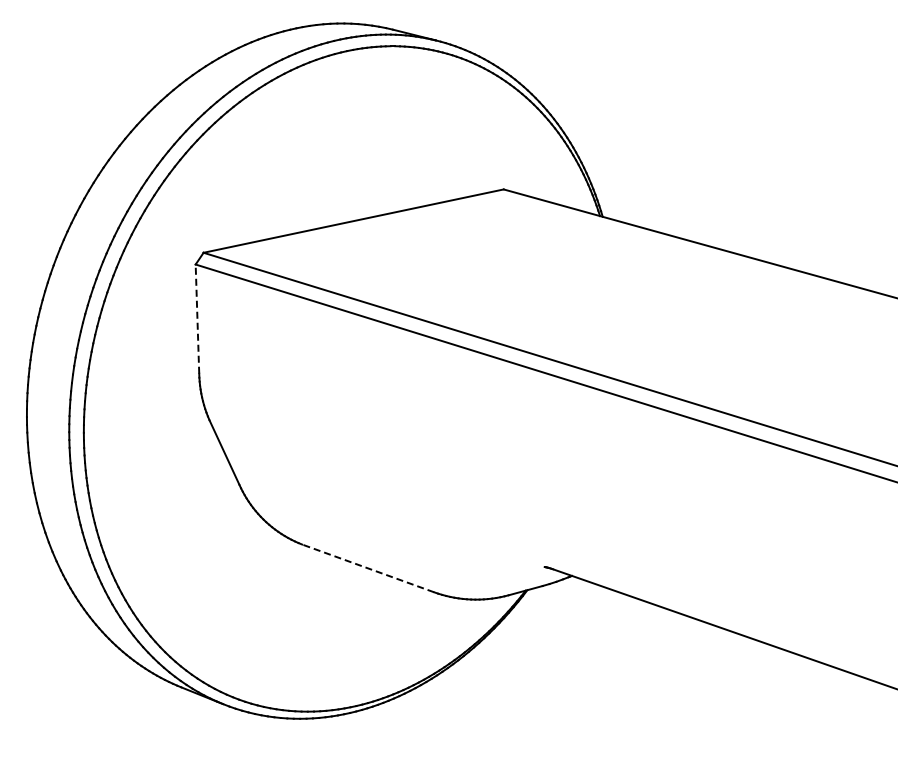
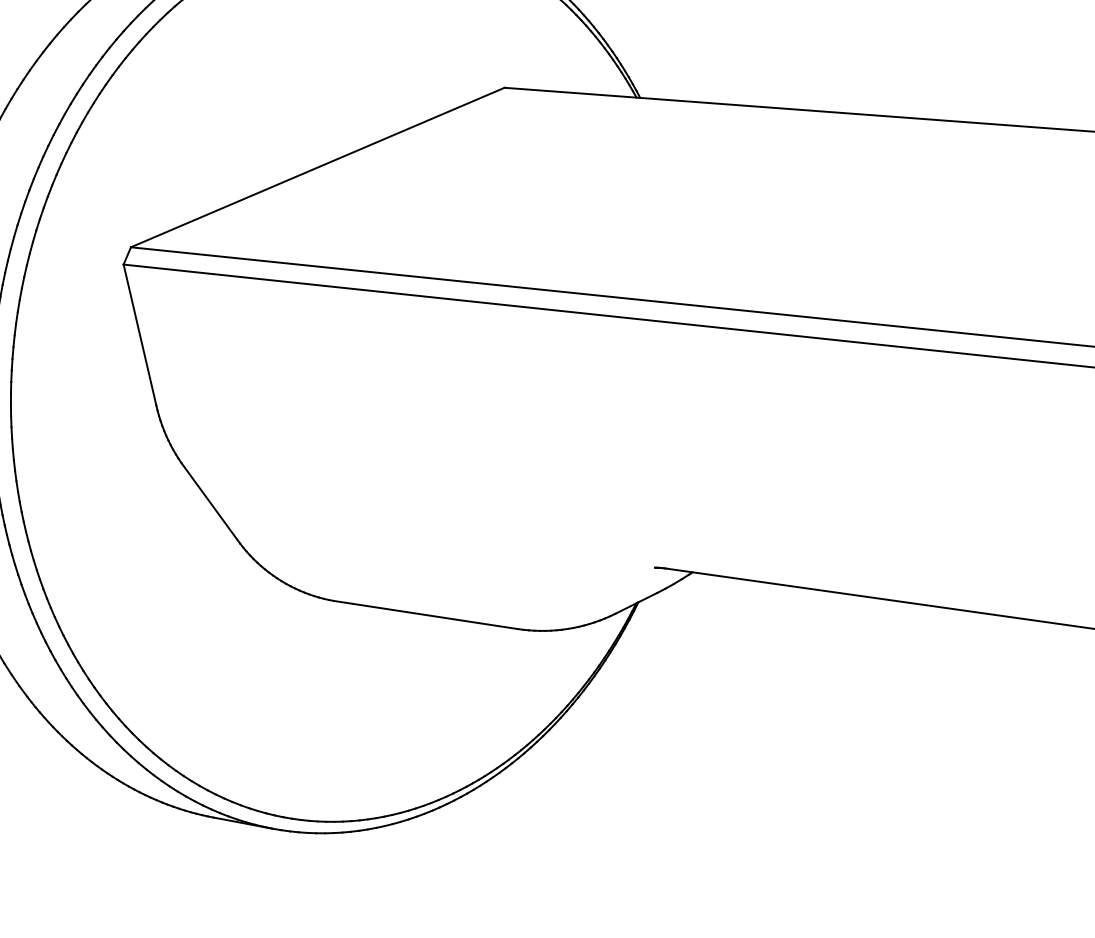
line: (197, 319) -> (140, 335), dashed -> solid
line: (367, 568) -> (425, 615), dashed -> solid

